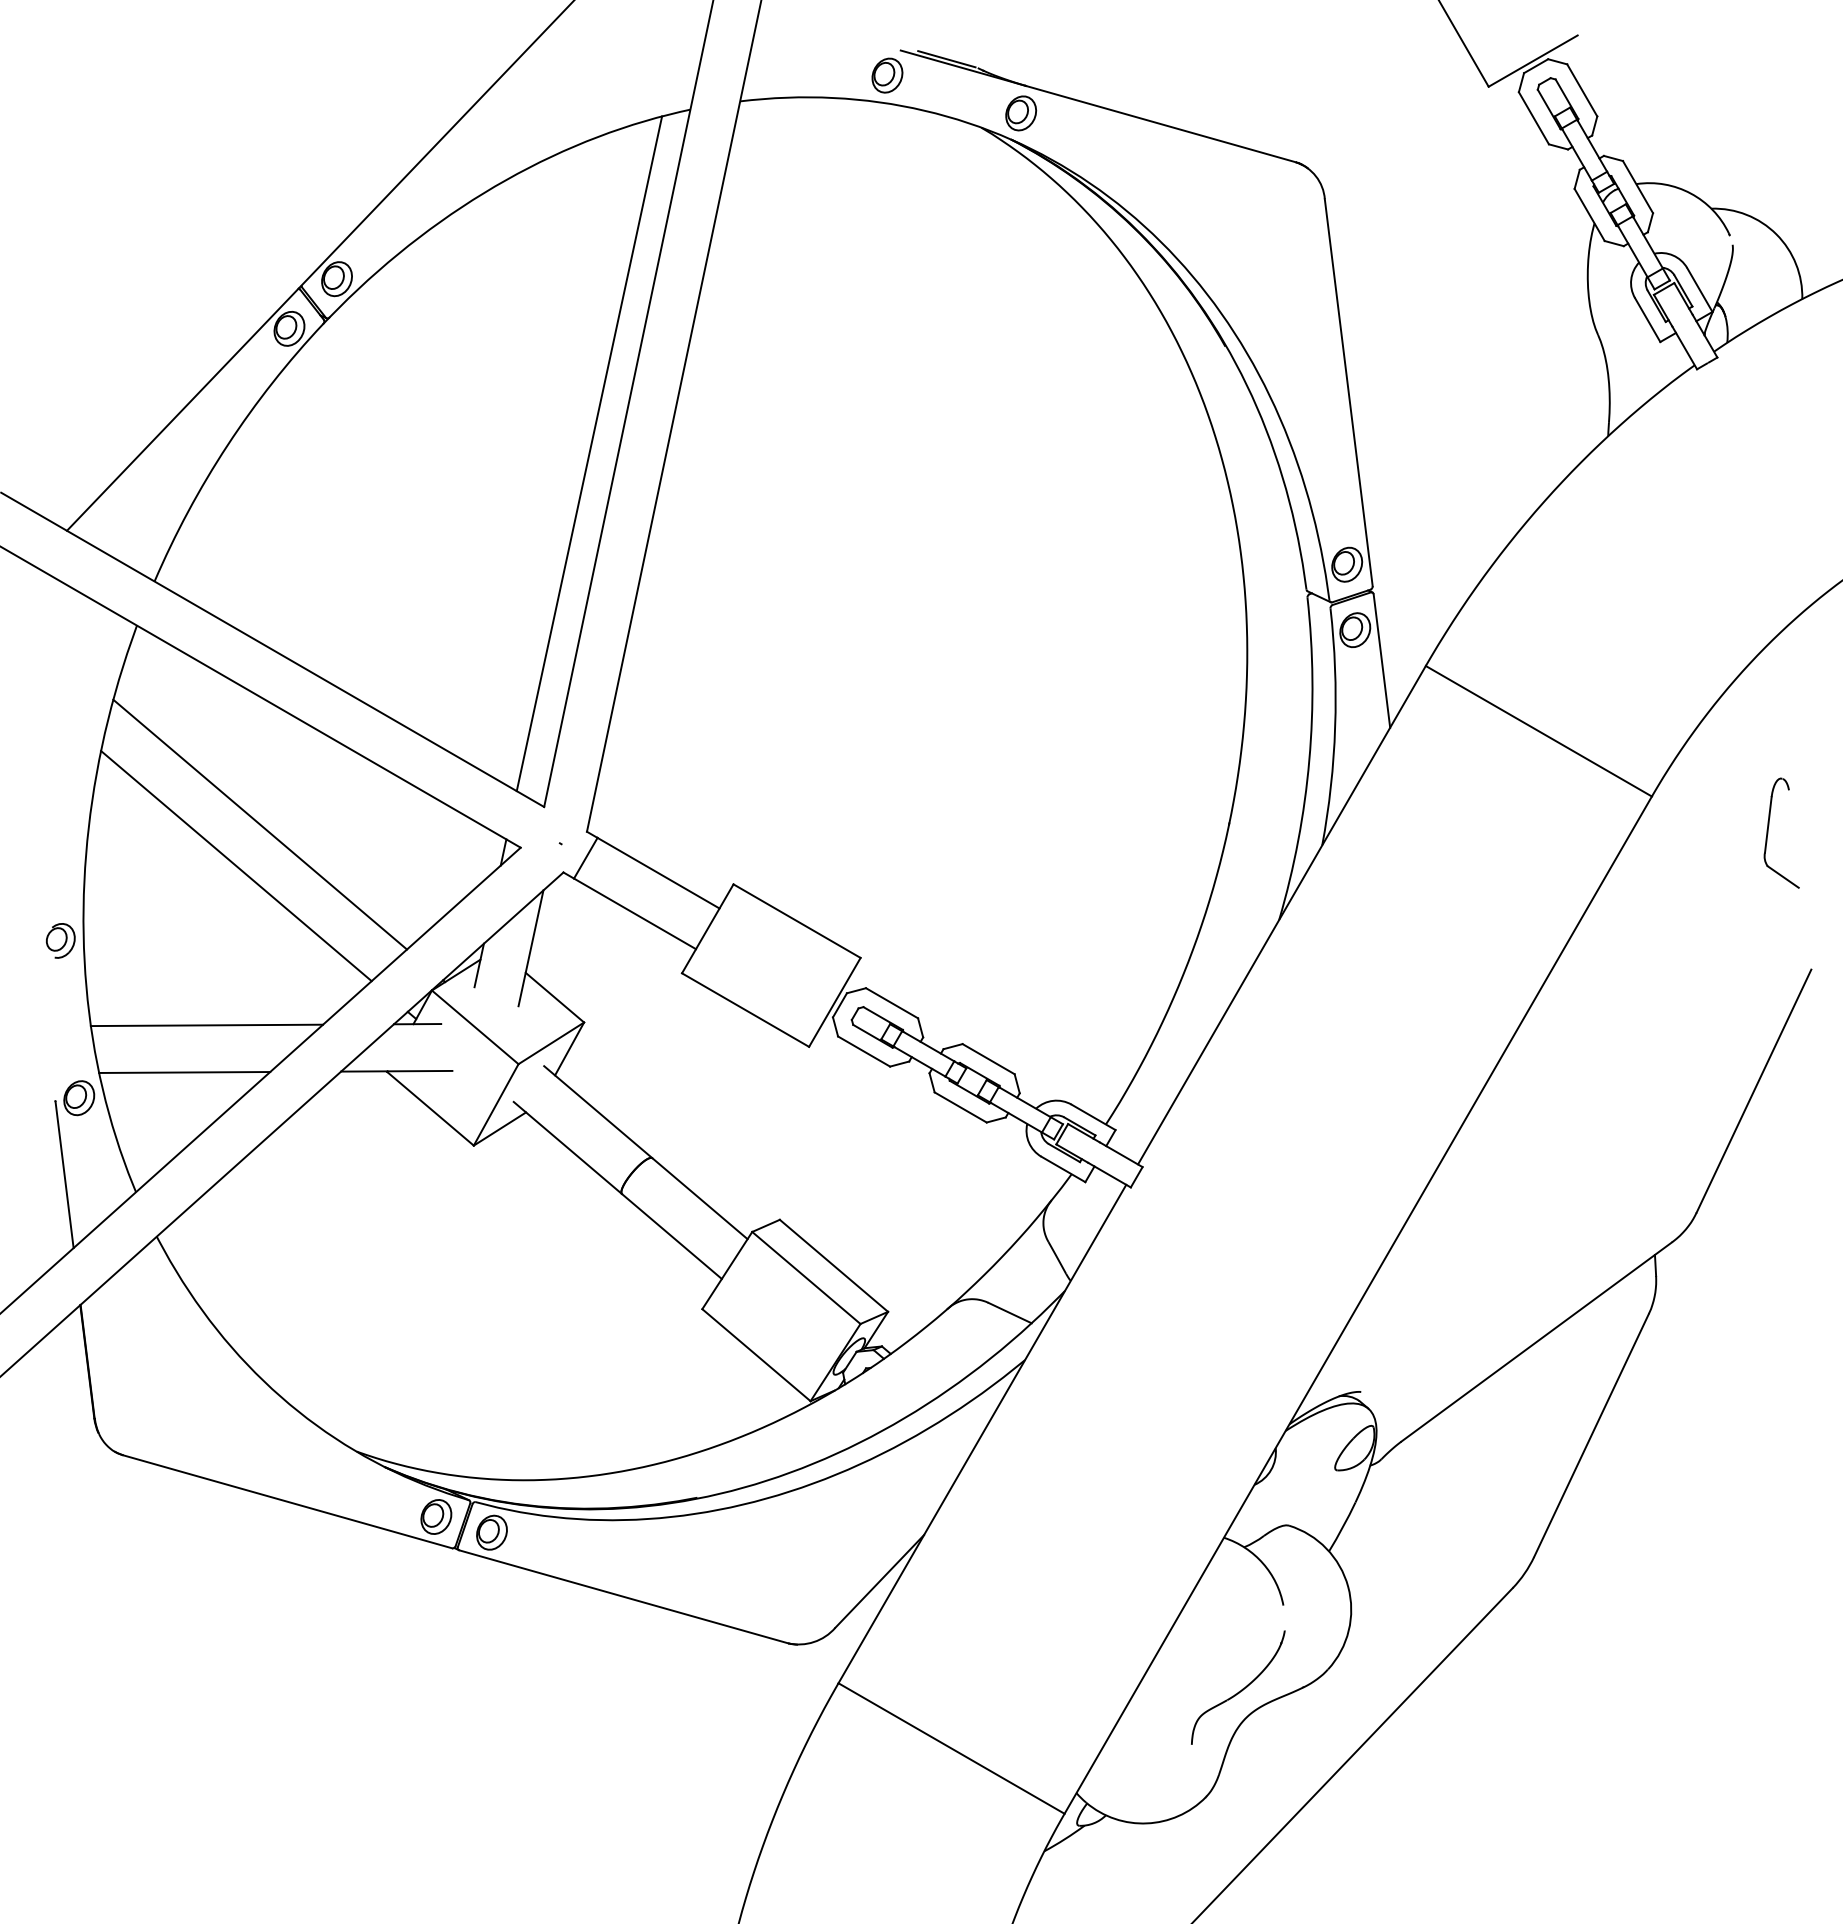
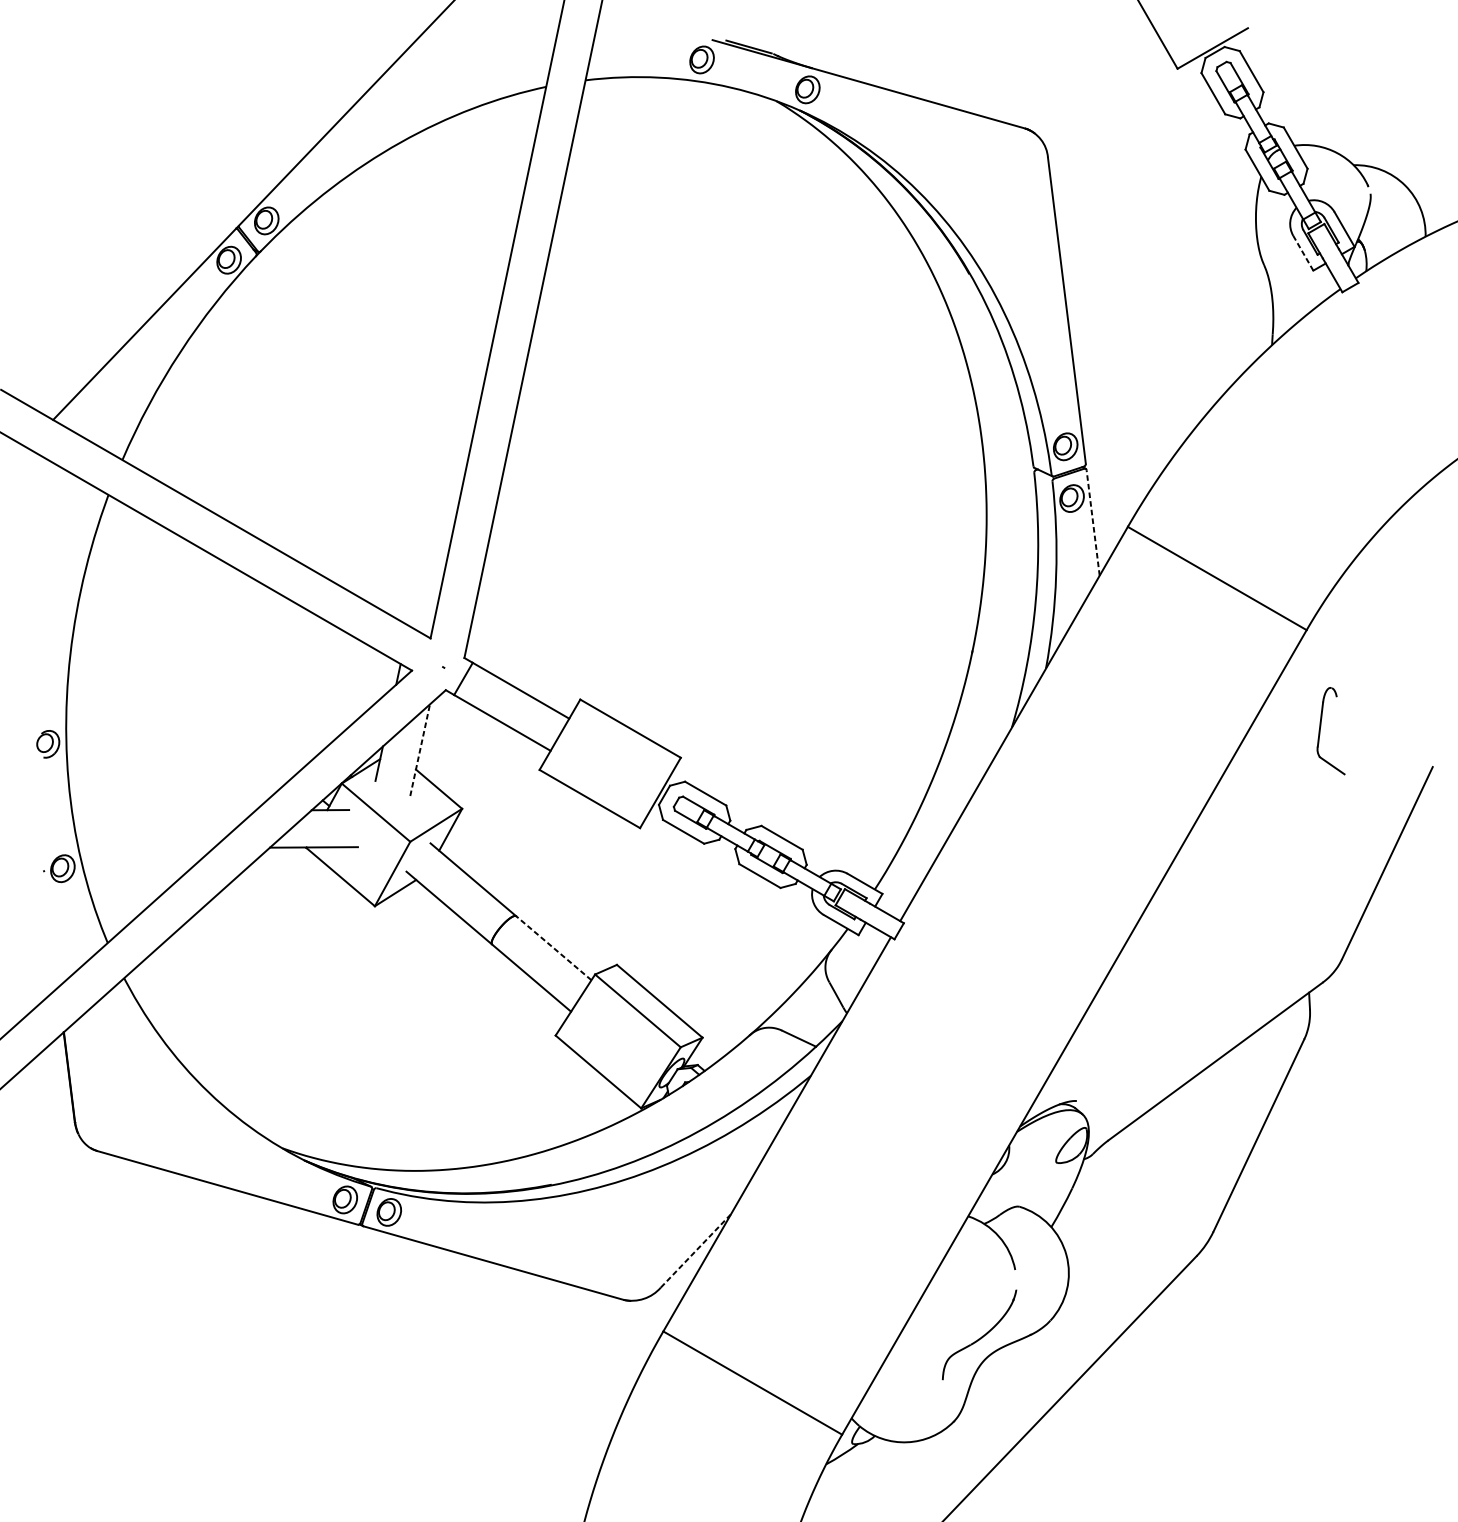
line: (1647, 319) -> (1303, 252), solid -> dashed
line: (589, 453) -> (466, 358), removed
line: (1381, 660) -> (1092, 522), solid -> dashed
line: (260, 824) -> (206, 652), removed
part: (1768, 832) -> (1320, 730), moved
line: (236, 865) -> (187, 684), removed
line: (531, 947) -> (420, 749), solid -> dashed
line: (206, 1025) -> (163, 811), removed
line: (184, 1072) -> (146, 848), removed
line: (64, 1174) -> (51, 929), removed
line: (699, 1198) -> (553, 948), solid -> dashed
line: (880, 1581) -> (696, 1250), solid -> dashed

